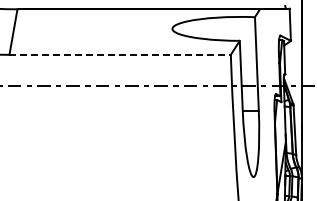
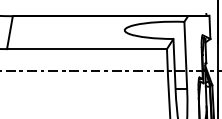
line: (120, 54) -> (87, 48), dashed -> solid

